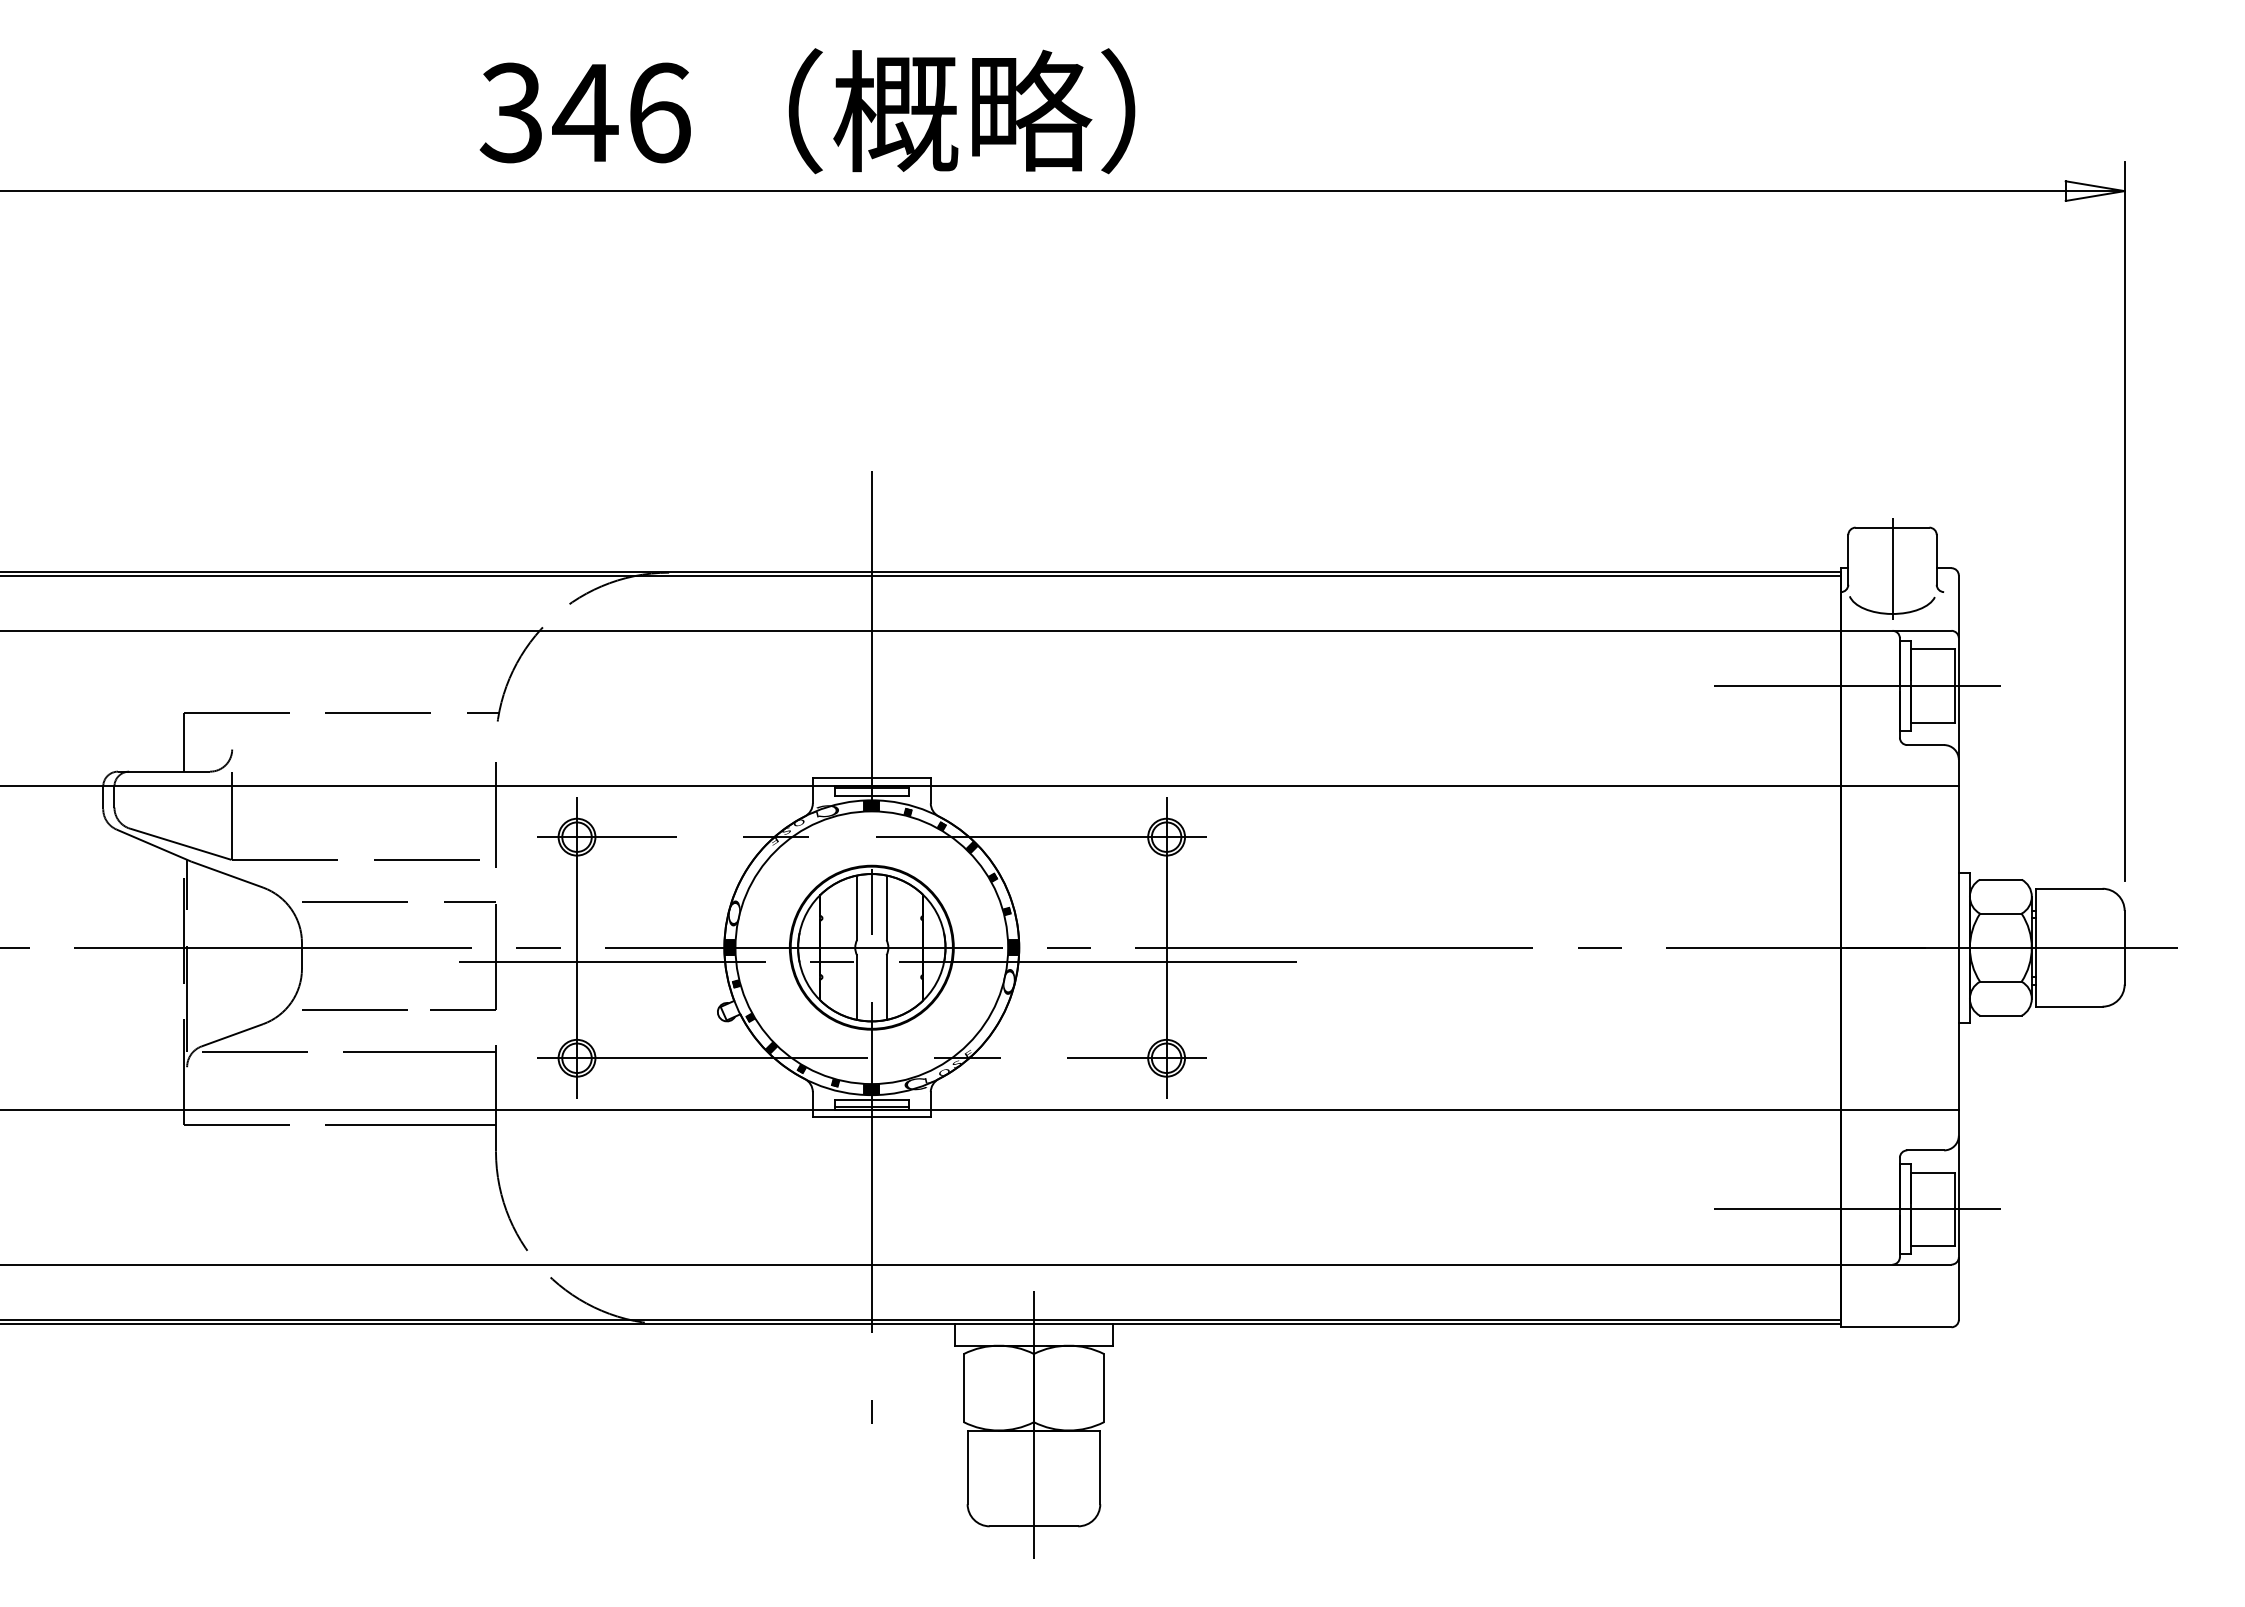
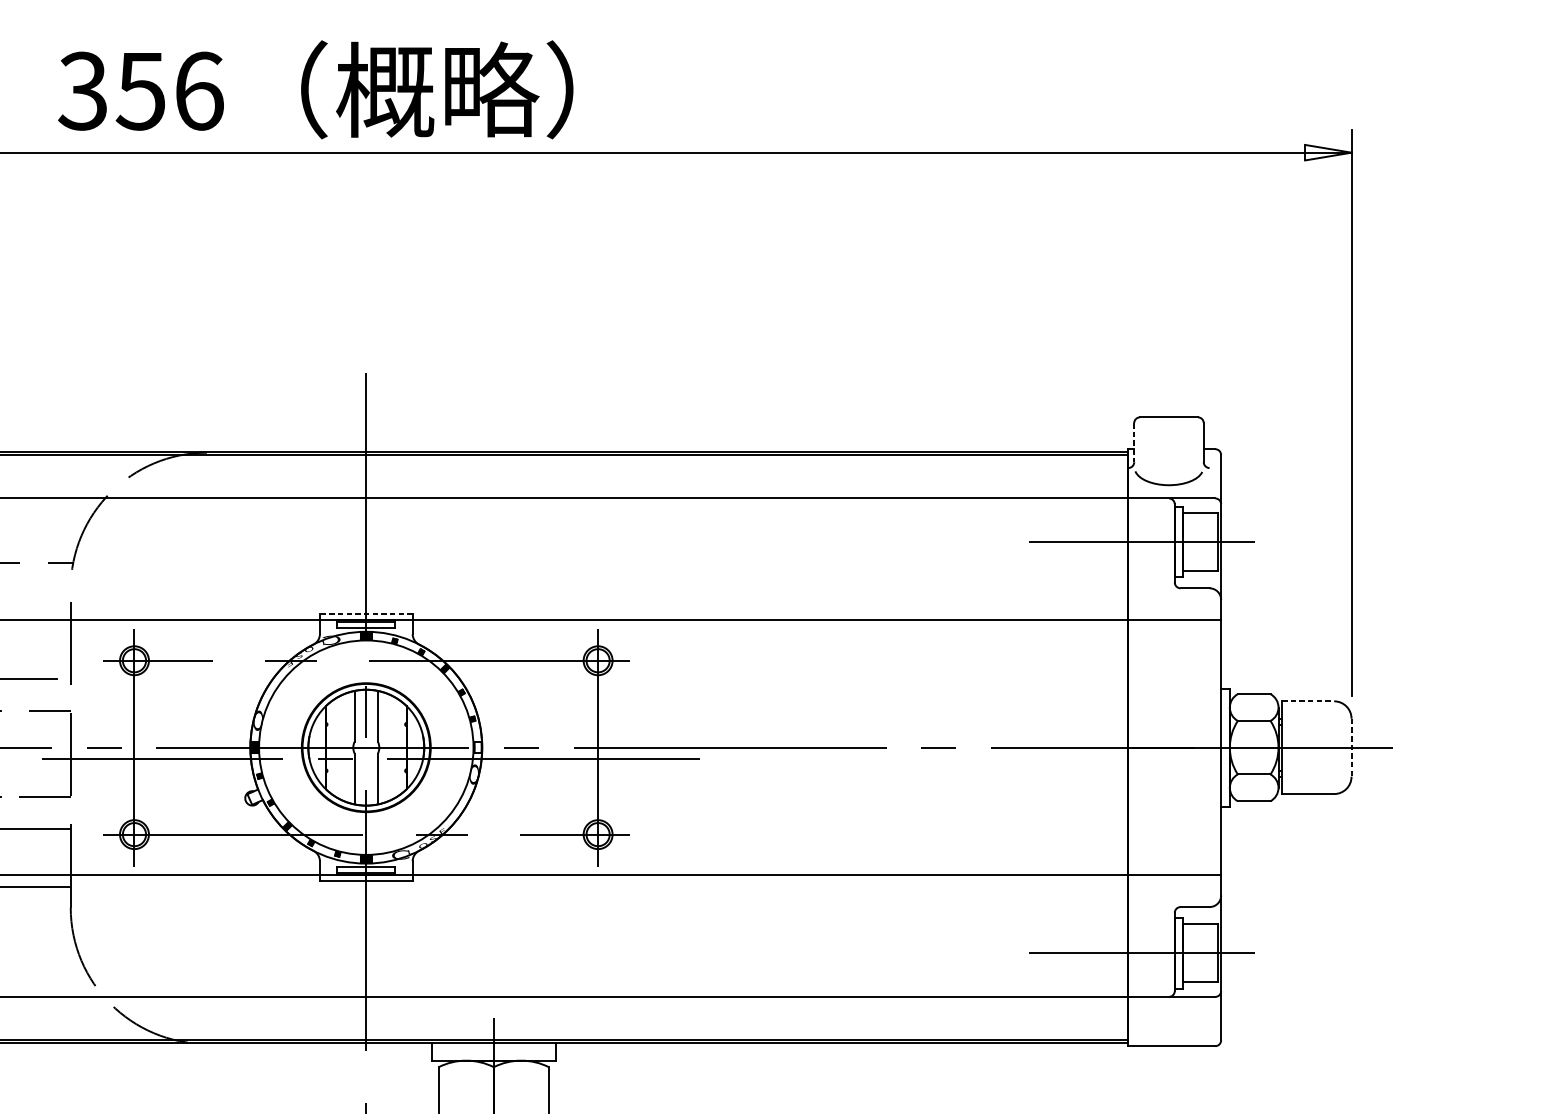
text: (585, 113) -> (141, 91), 346 -> 356
line: (1848, 559) -> (1134, 442), solid -> dashed
line: (1892, 568) -> (1168, 449), removed
line: (871, 778) -> (366, 614), solid -> dashed
line: (2069, 888) -> (1308, 701), solid -> dashed
hatch: (1013, 947) -> (477, 747), removed
line: (2124, 947) -> (1351, 747), solid -> dashed

